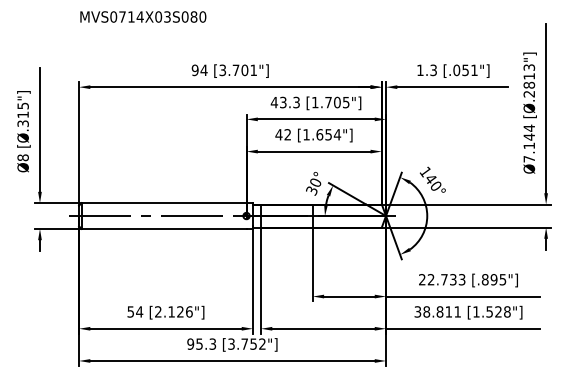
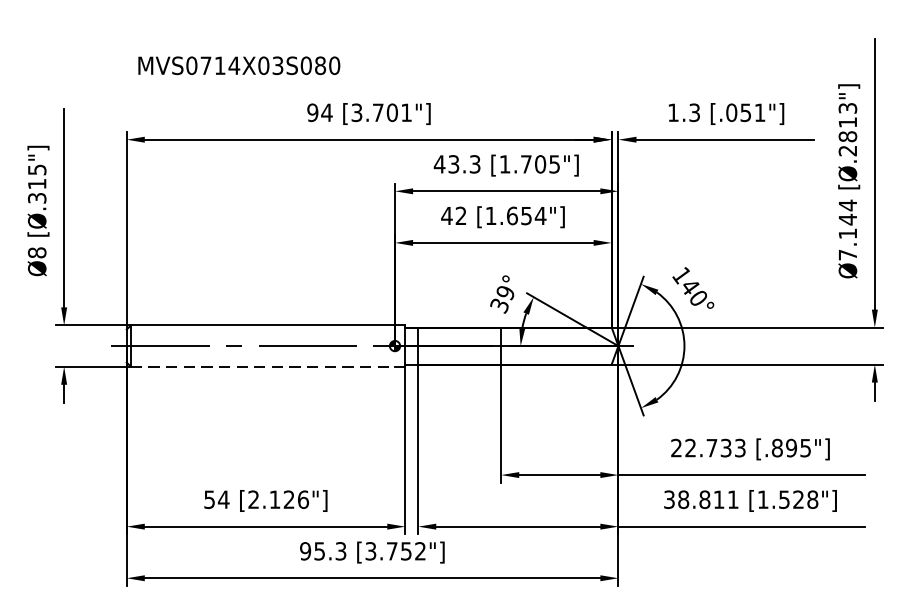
text: (143, 16) -> (239, 64), moved
text: (315, 183) -> (505, 293), 30° -> 39°
line: (164, 228) -> (263, 366), solid -> dashed

